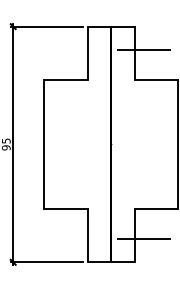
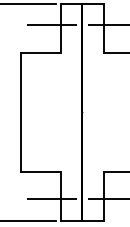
line: (78, 50) -> (52, 25), added
line: (78, 238) -> (52, 198), added

